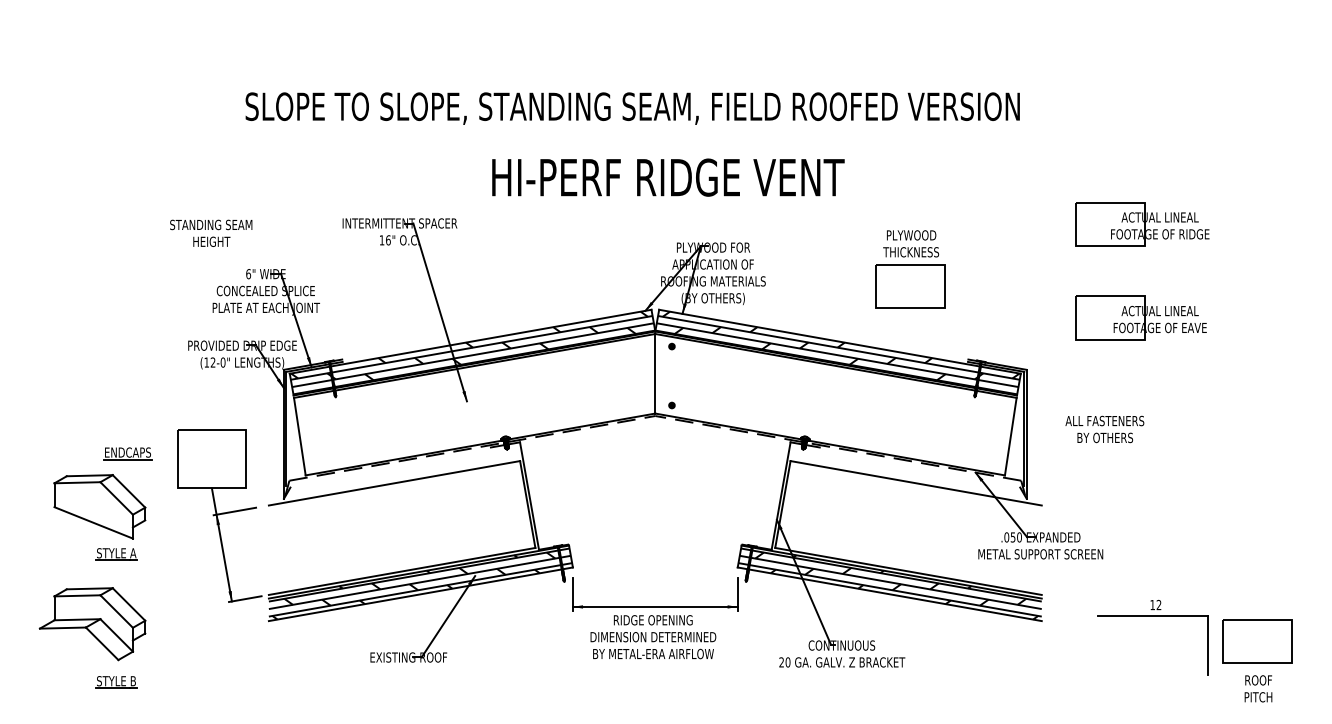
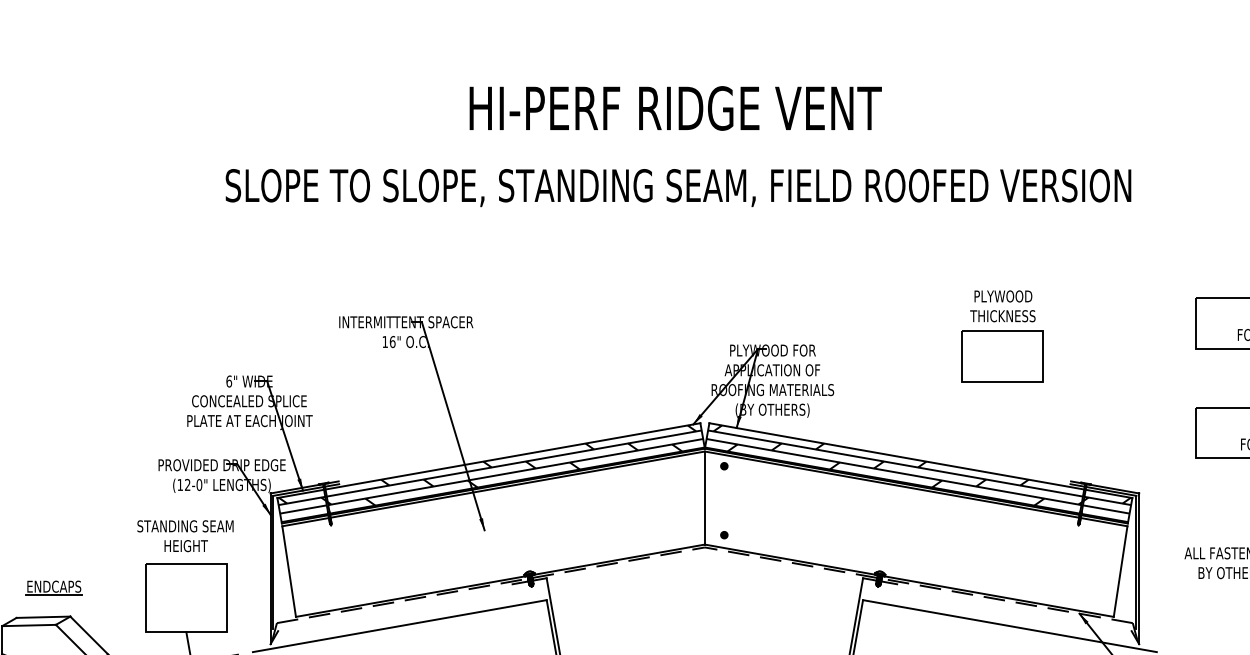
text: (668, 177) -> (675, 108), moved
text: (211, 232) -> (185, 535), moved
part: (910, 269) -> (1002, 336), moved
part: (127, 453) -> (53, 587), moved

